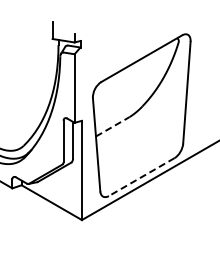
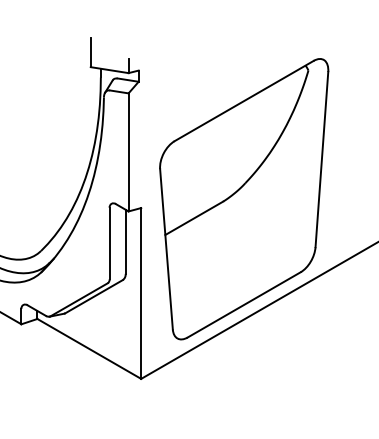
line: (113, 126) -> (195, 217), dashed -> solid
line: (141, 177) -> (243, 305), dashed -> solid

